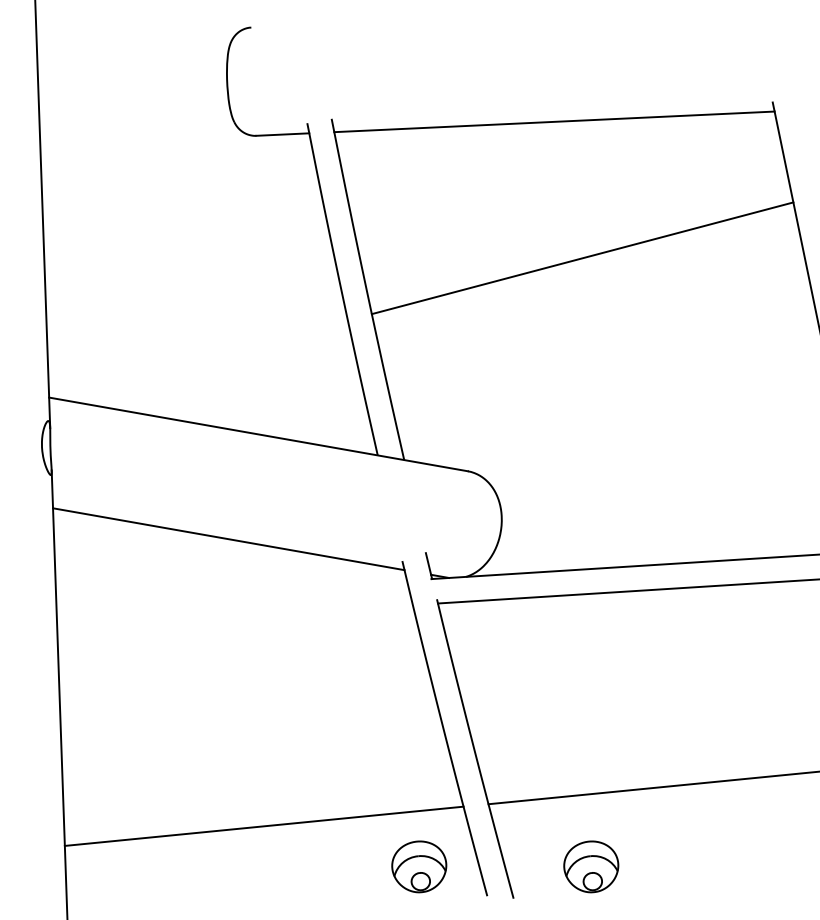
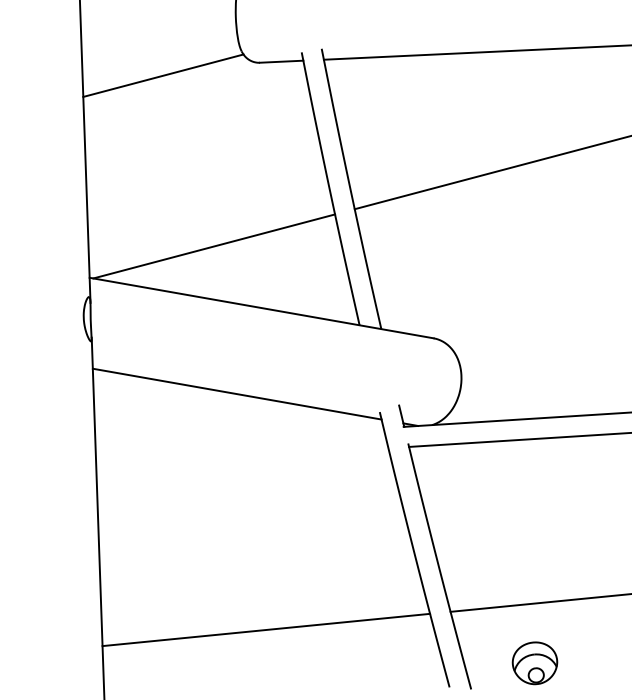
line: (138, 151) -> (163, 75), added
line: (200, 359) -> (213, 246), added
part: (419, 866) -> (393, 662), removed

